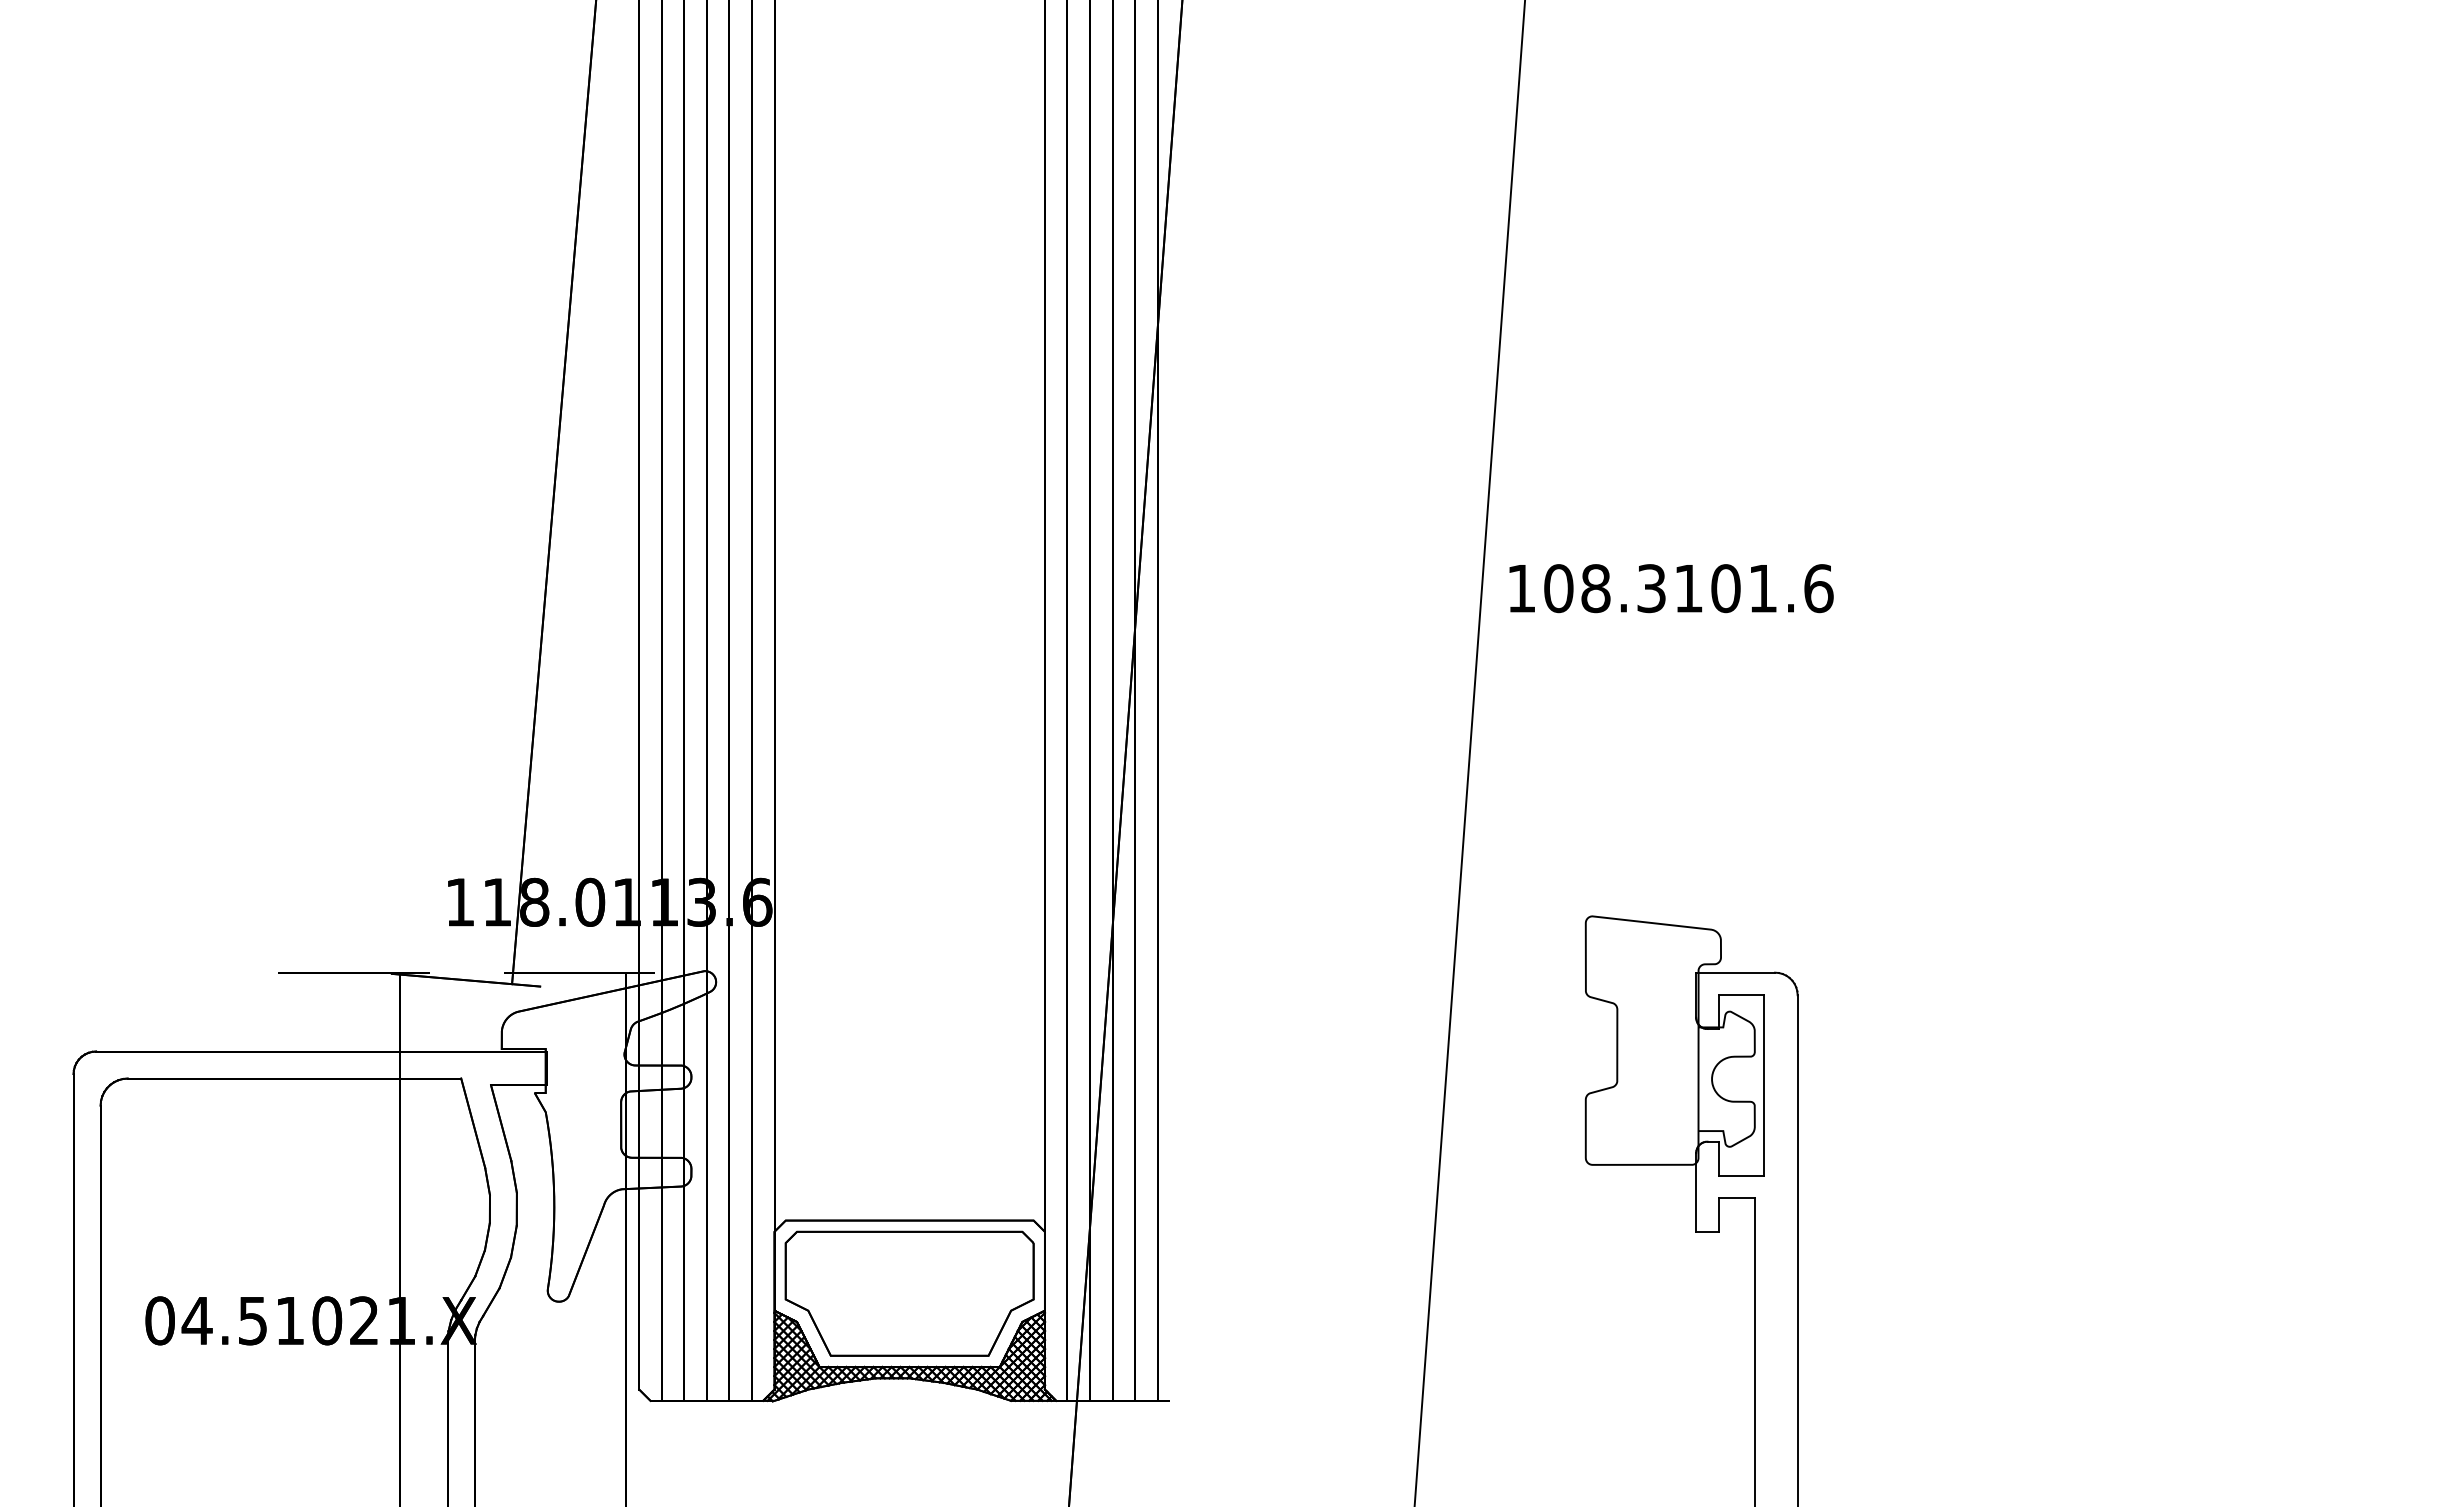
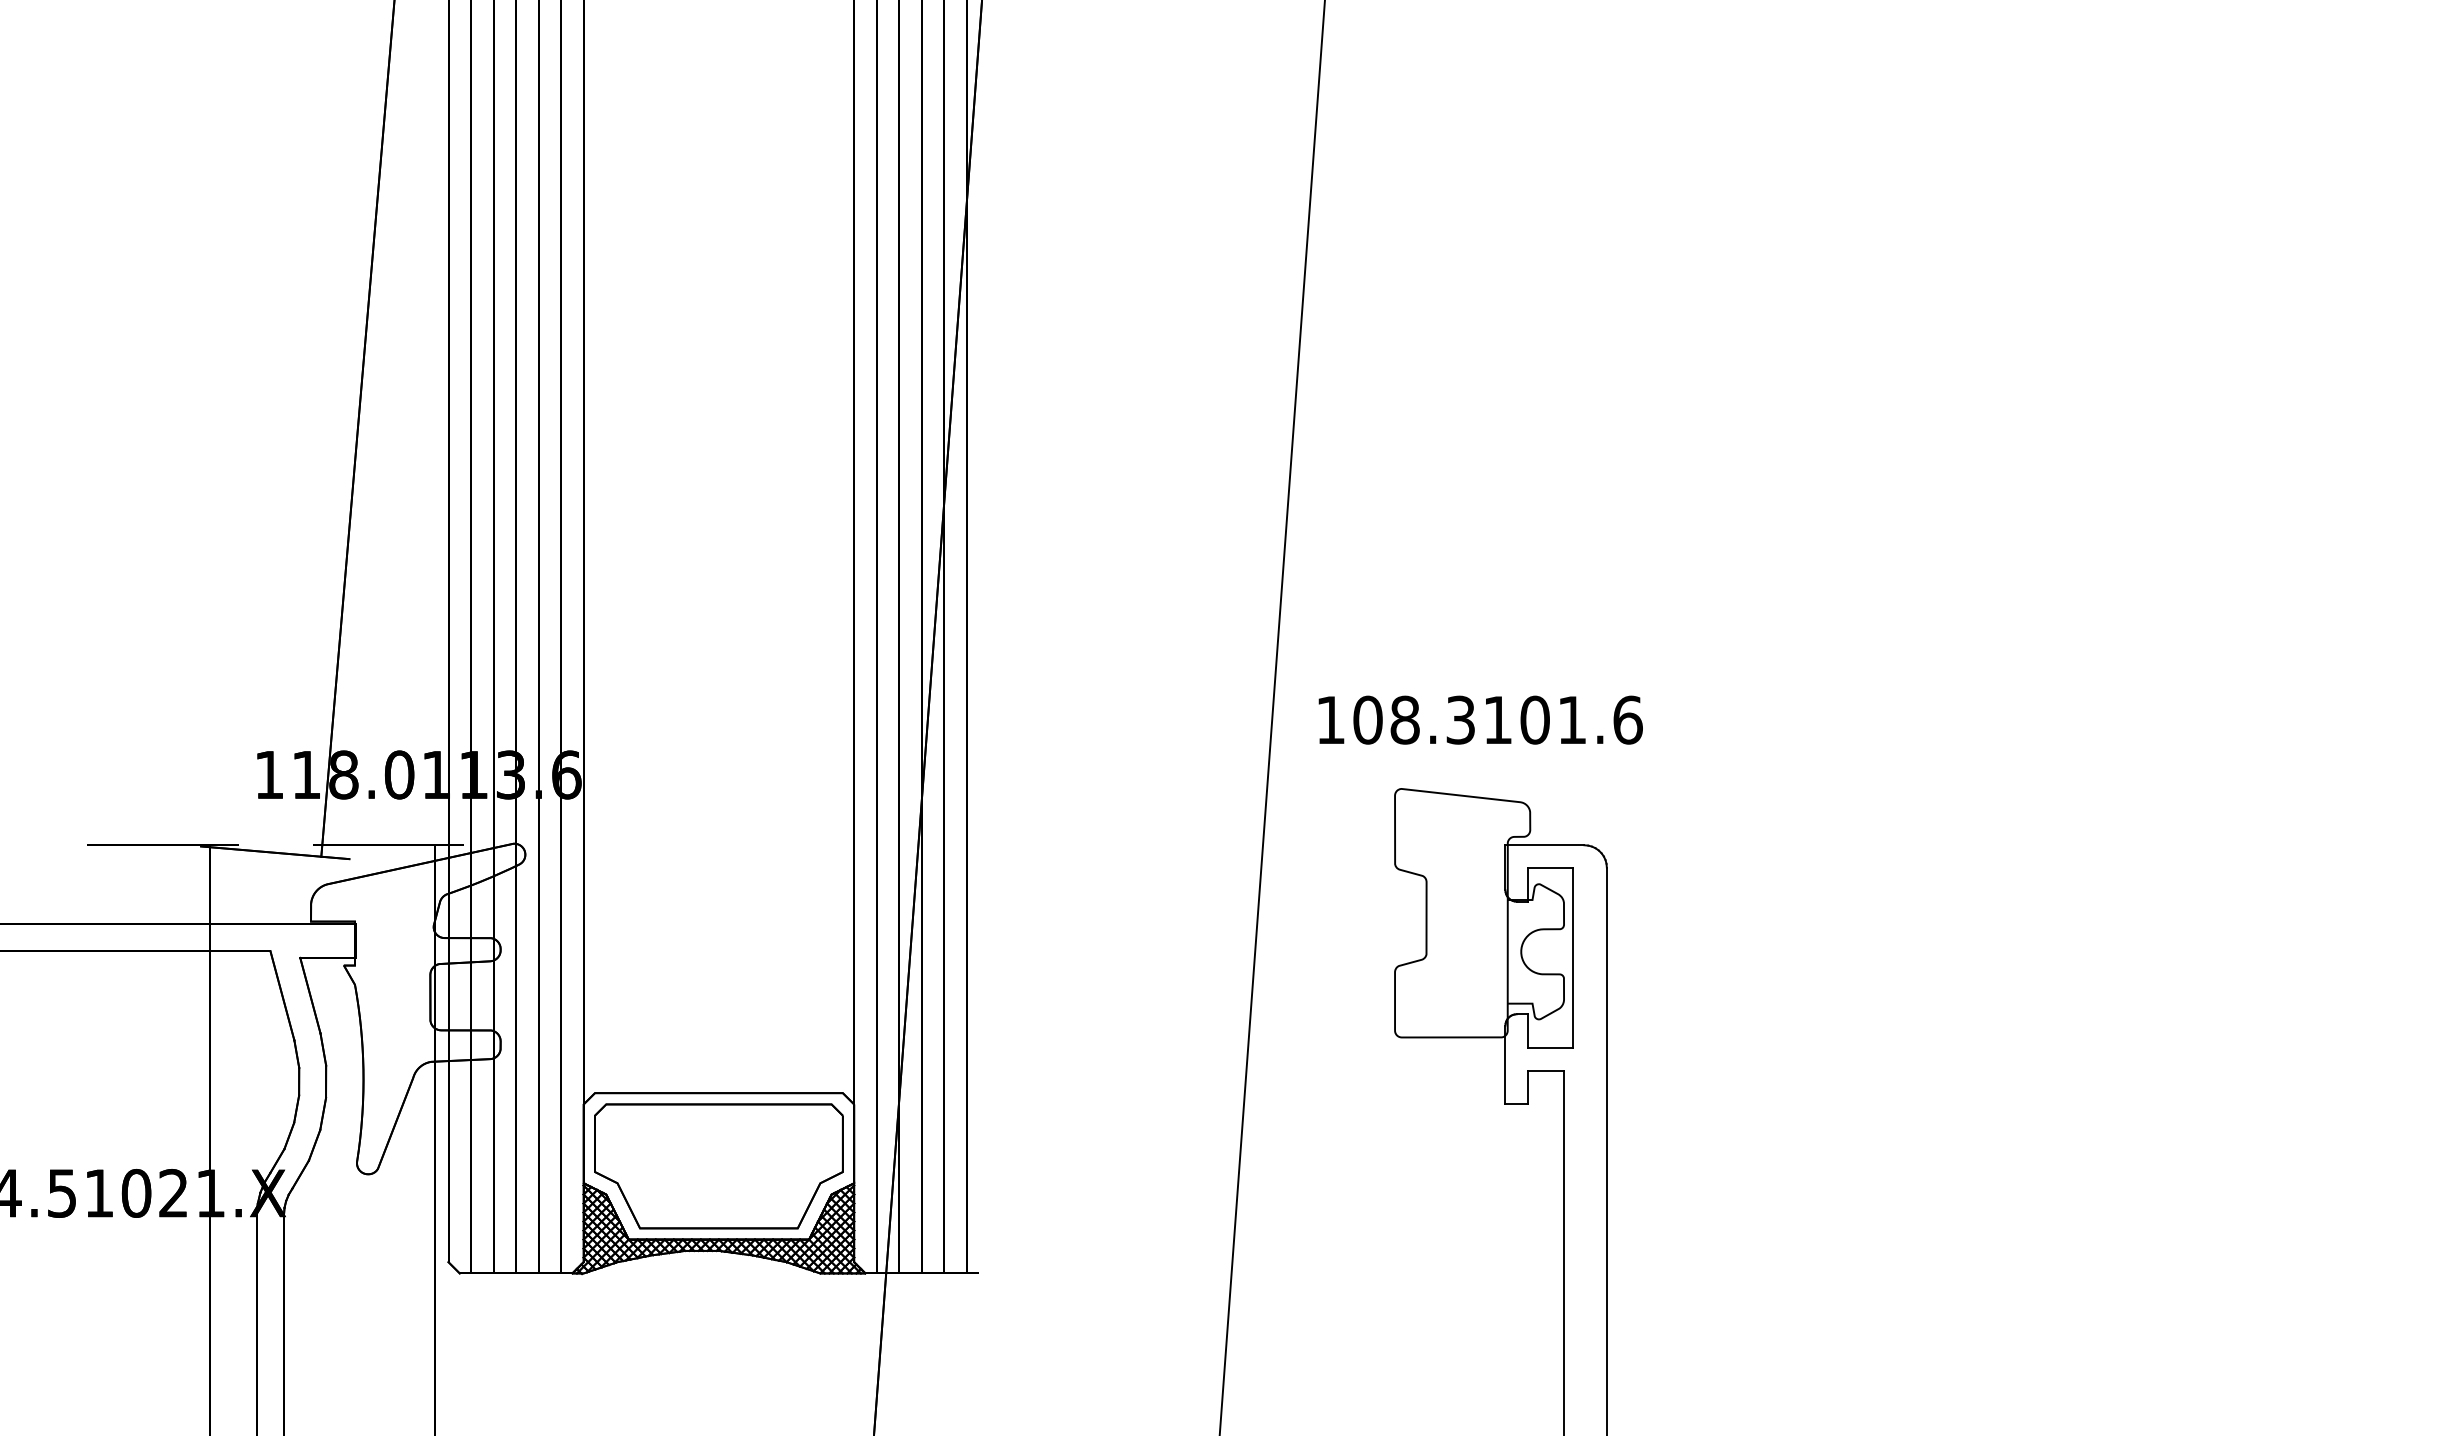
text: (1671, 588) -> (1480, 720), moved

